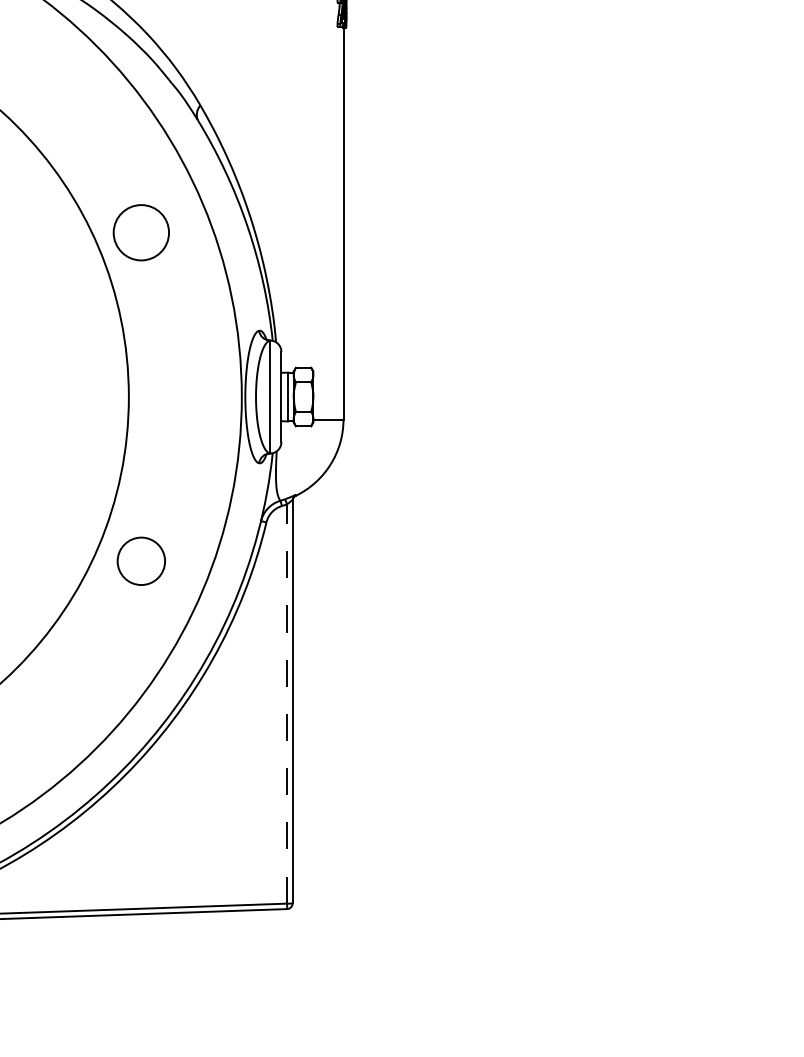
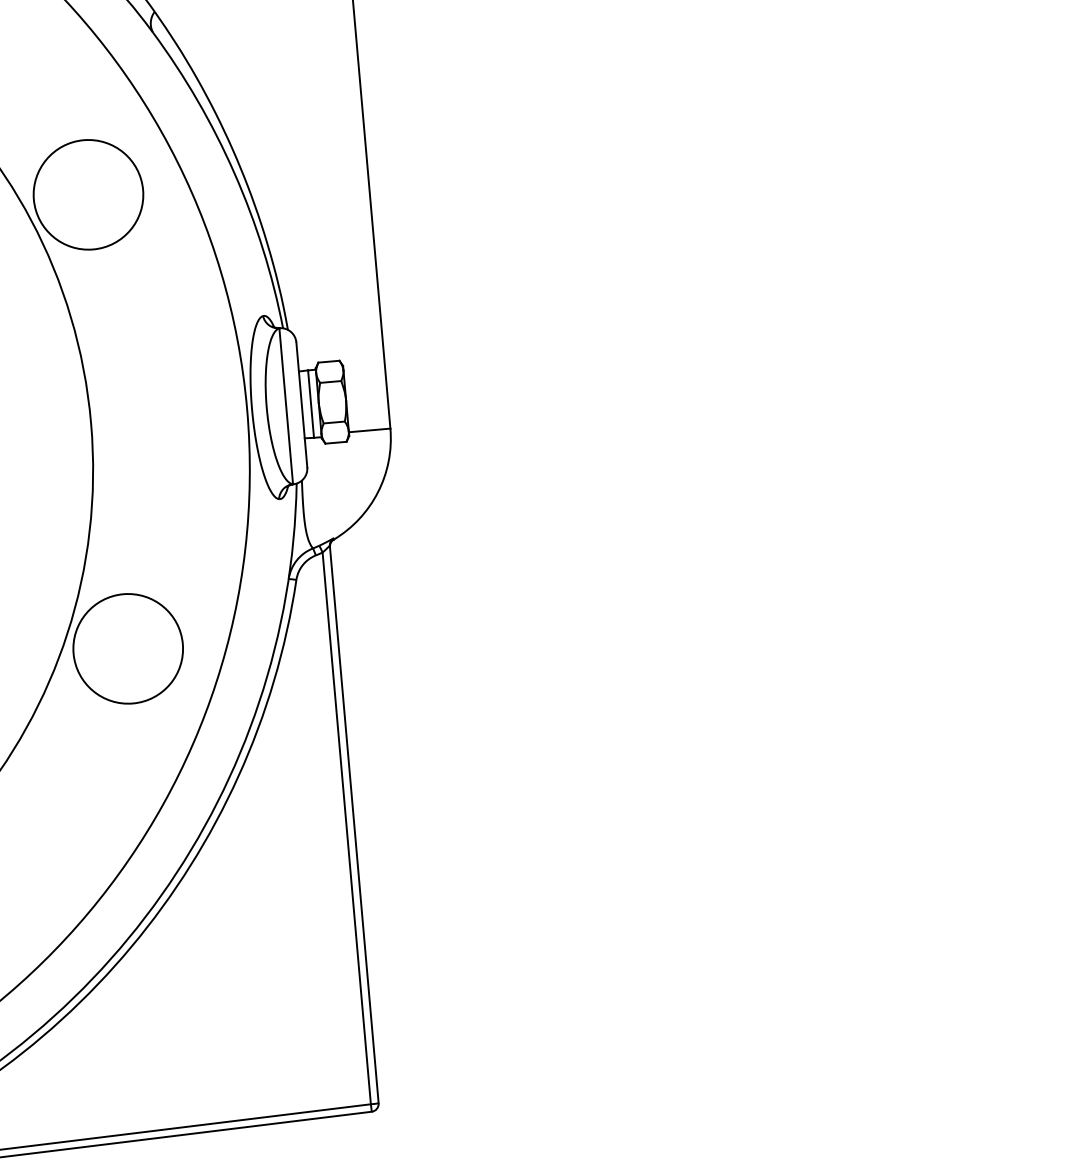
circle: (140, 232) -> (87, 194), size x1.43
circle: (140, 560) -> (126, 647), size x1.67
line: (287, 704) -> (347, 829), dashed -> solid

